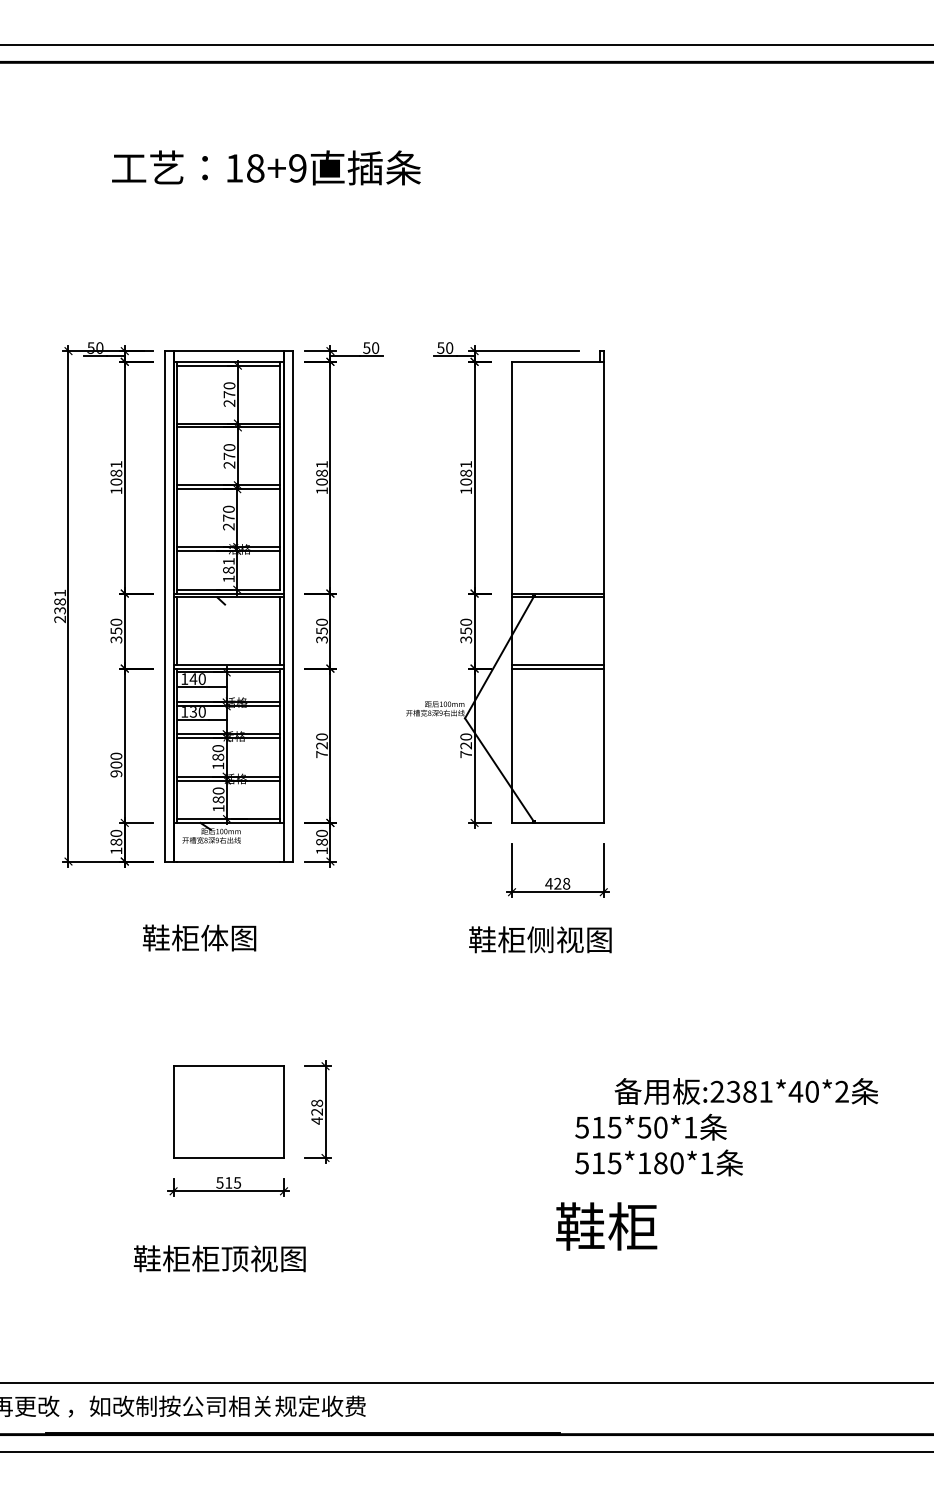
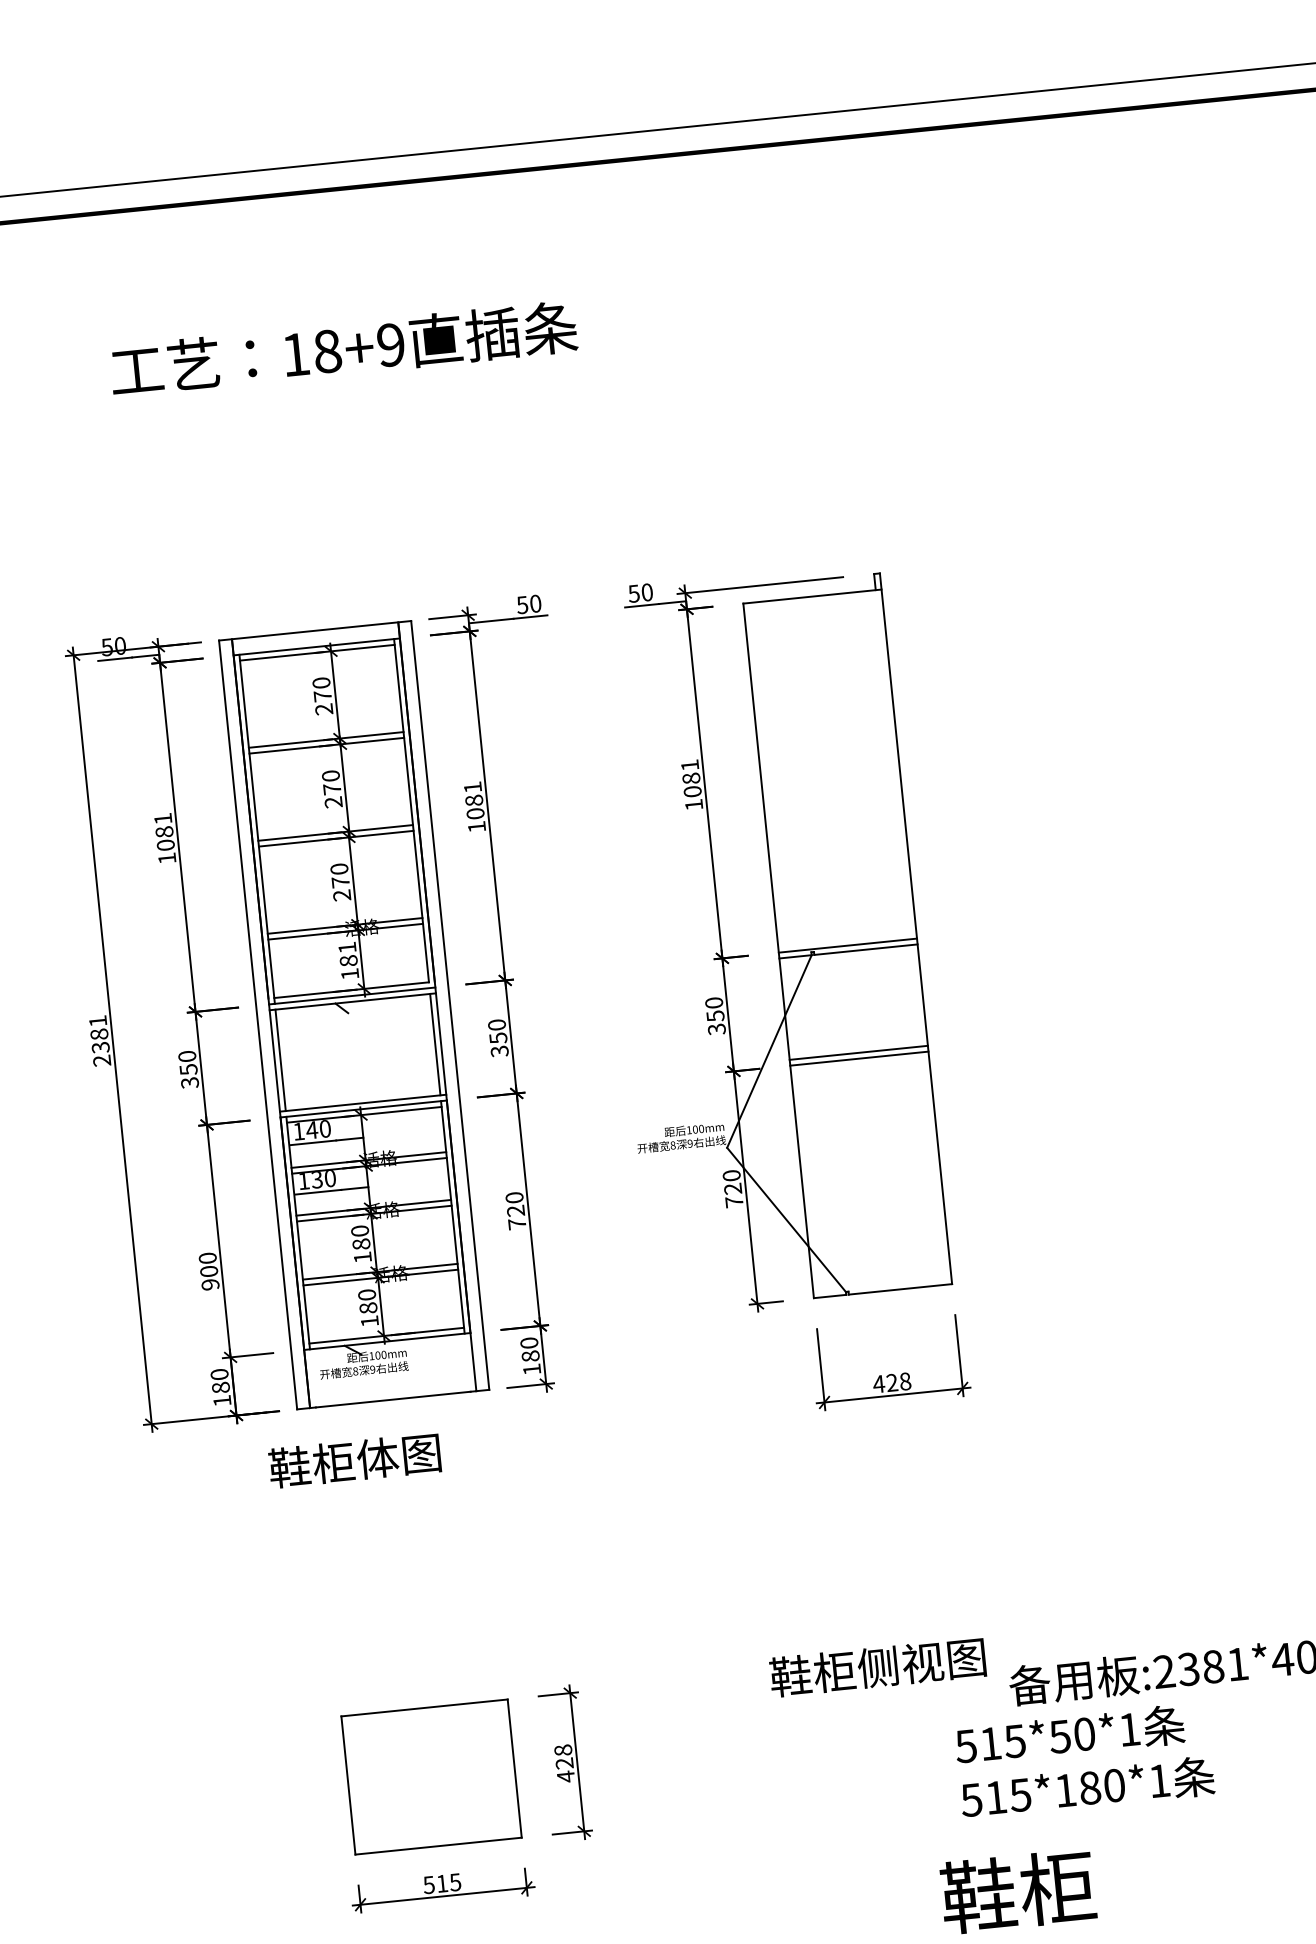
text: (199, 937) -> (354, 1459), moved
text: (540, 939) -> (877, 1666), moved

